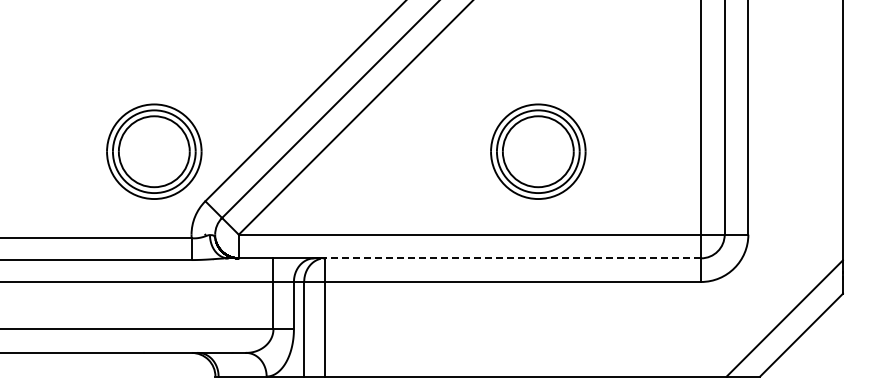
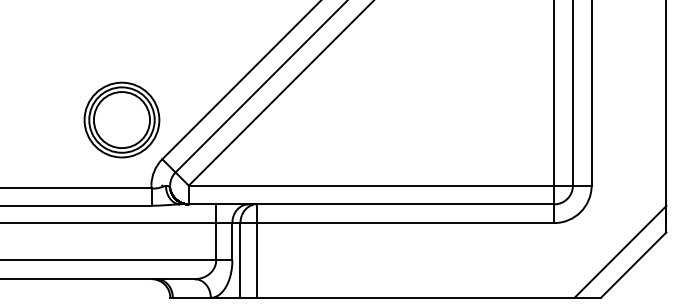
part: (538, 151) -> (425, 119), removed
line: (512, 258) -> (405, 204), dashed -> solid

